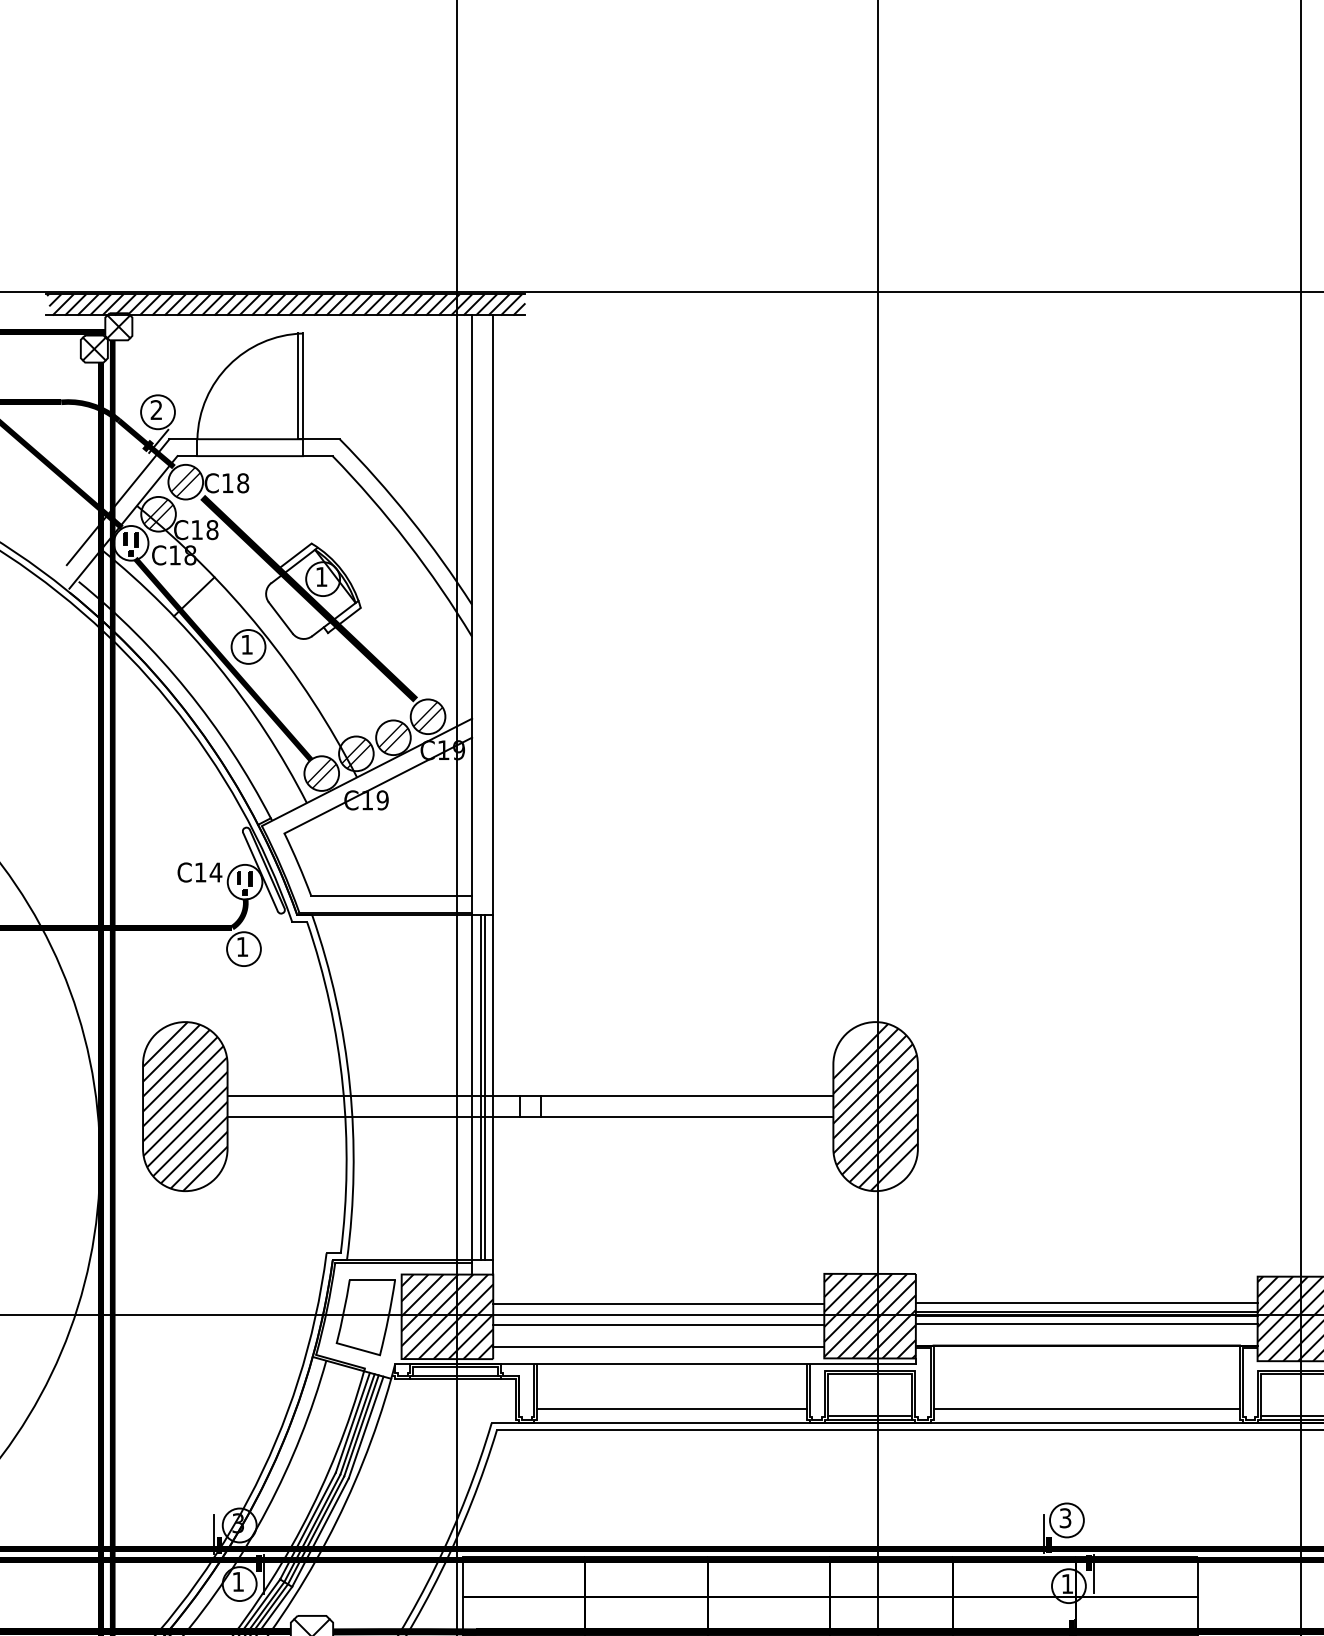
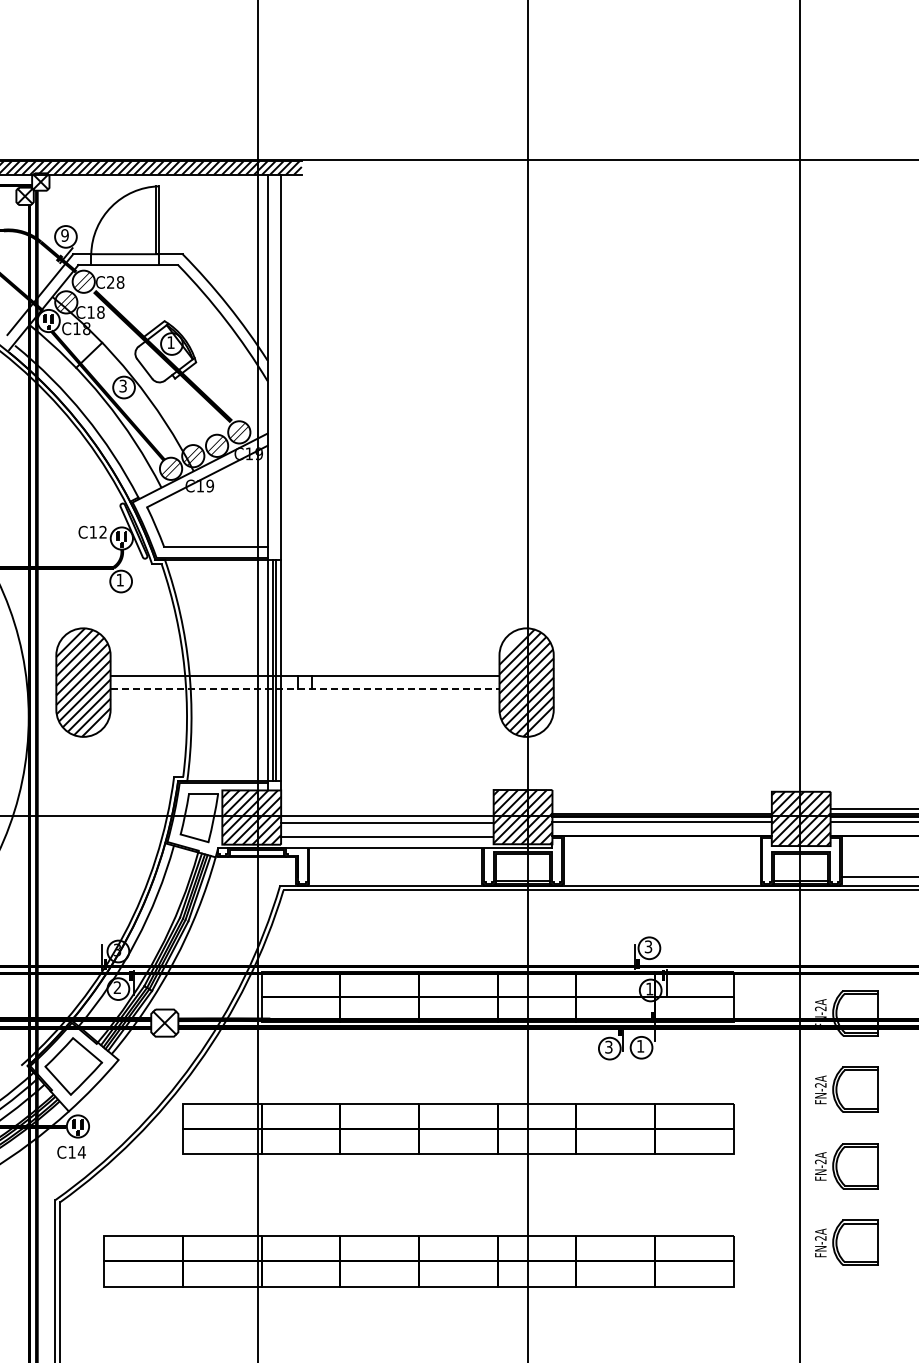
text: (155, 410) -> (64, 235), 2 -> 9
text: (227, 483) -> (110, 282), C18 -> C28
text: (246, 643) -> (122, 385), 1 -> 3
text: (216, 871) -> (103, 531), C14 -> C12
line: (531, 1117) -> (305, 689), solid -> dashed
line: (1085, 1302) -> (661, 808), removed
line: (658, 1304) -> (387, 809), removed
line: (671, 1408) -> (395, 876), removed
line: (1085, 1408) -> (661, 876), removed
text: (236, 1581) -> (116, 987), 1 -> 2

